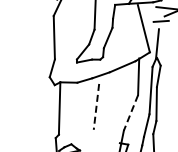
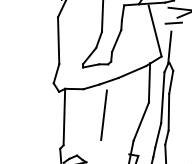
line: (96, 107) -> (104, 115), dashed -> solid
line: (130, 113) -> (140, 122), dashed -> solid

